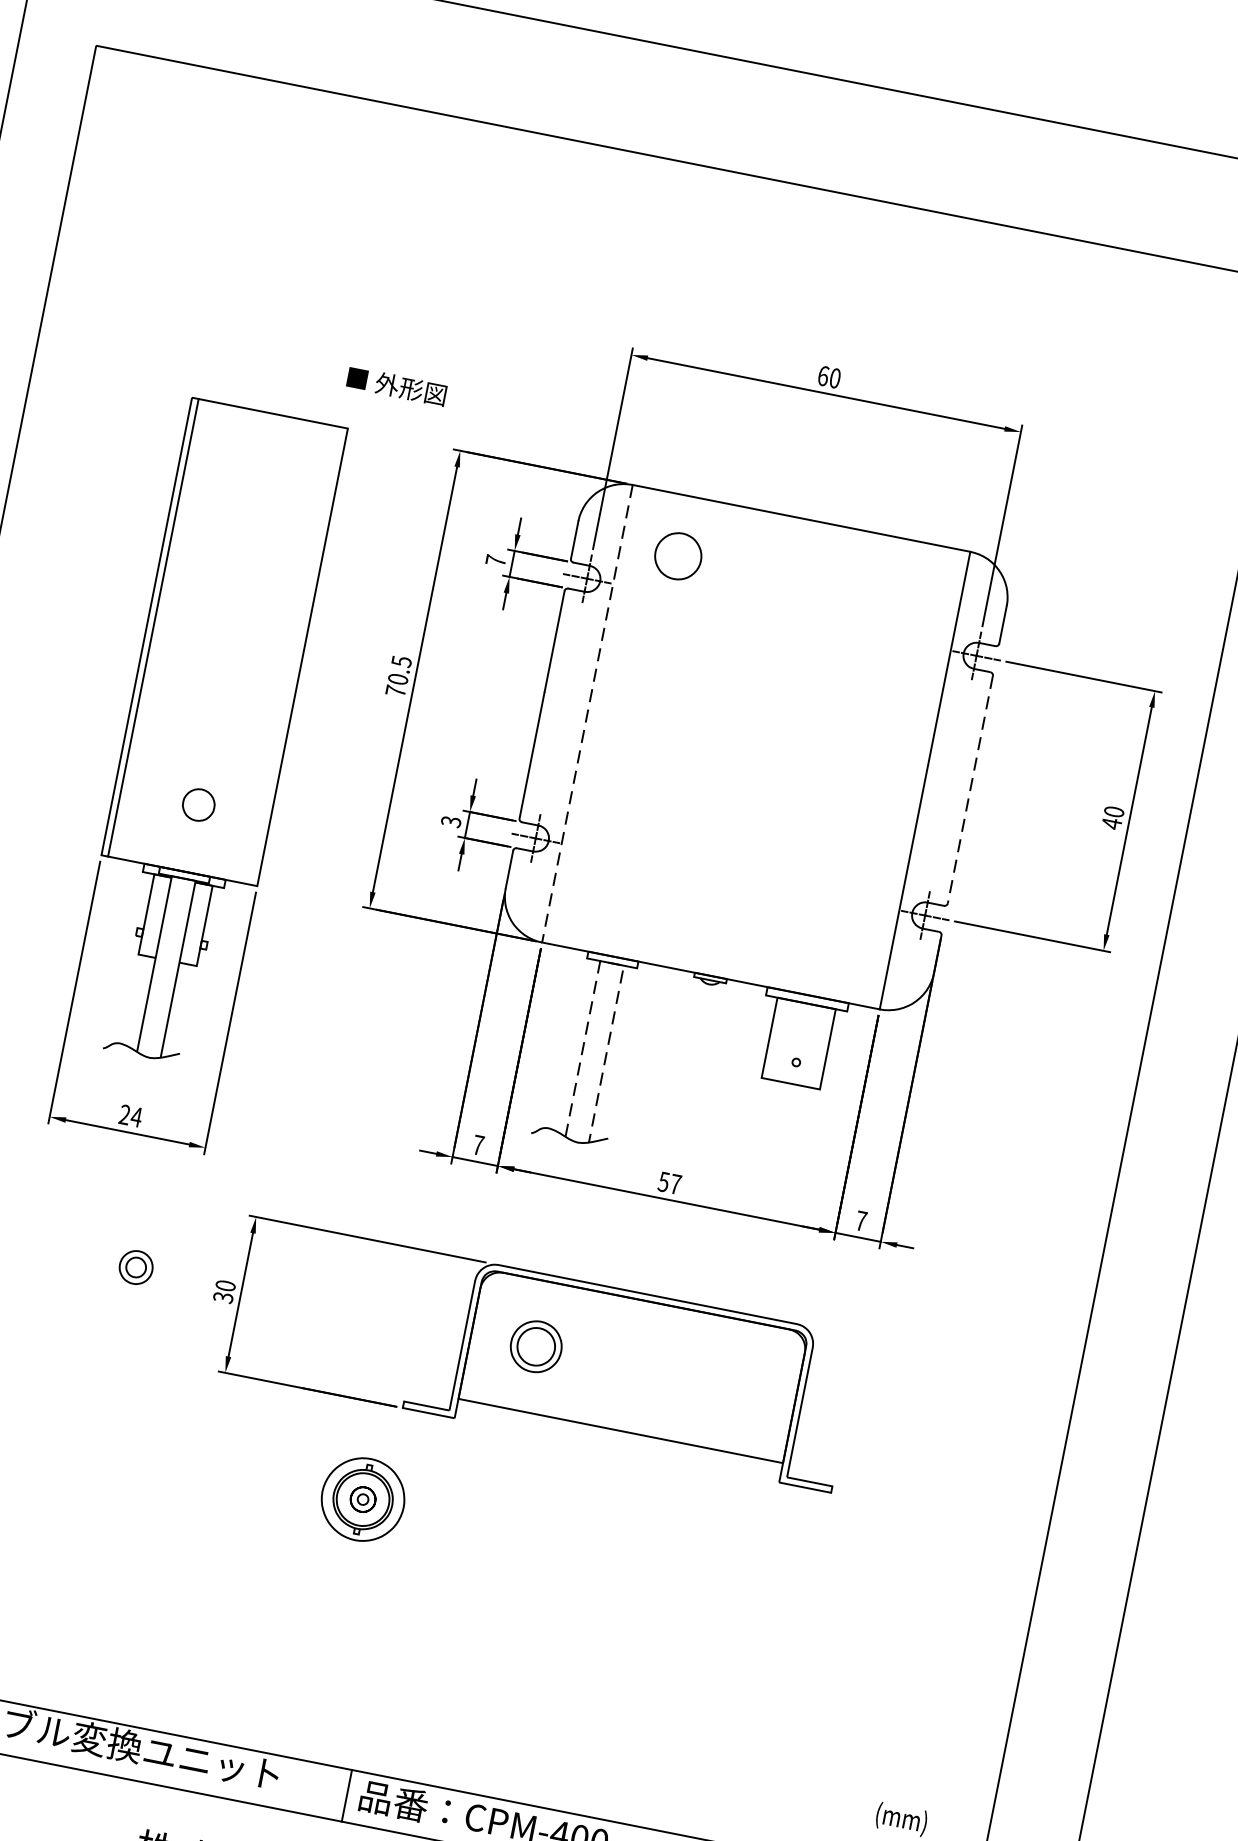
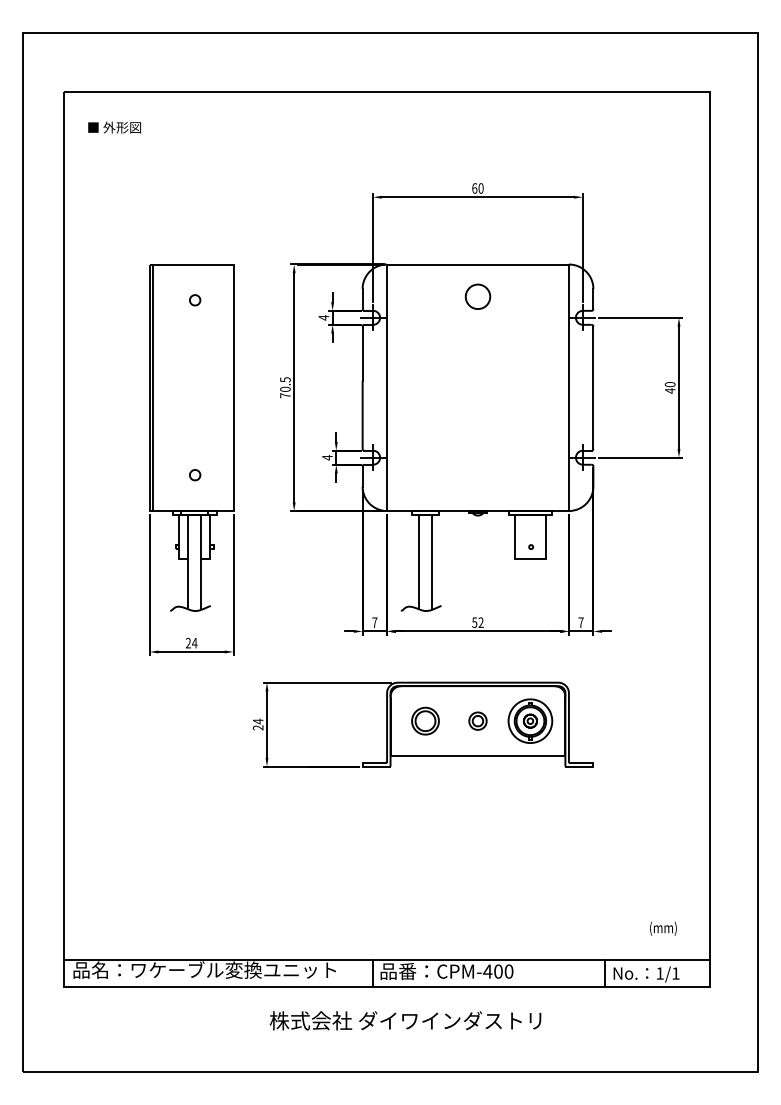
text: (396, 386) -> (114, 127), moved
part: (263, 481) -> (195, 300), added
part: (677, 555) -> (477, 296), moved
text: (495, 559) -> (323, 317), 7 -> 4
line: (587, 715) -> (387, 388), dashed -> solid
line: (970, 790) -> (593, 388), dashed -> solid
part: (199, 806) -> (195, 475), size x0.62
text: (451, 821) -> (327, 457), 3 -> 4
line: (612, 963) -> (425, 514), dashed -> solid
text: (674, 1183) -> (480, 622), 57 -> 52
part: (135, 1266) -> (477, 720), moved
text: (223, 1291) -> (257, 724), 30 -> 24
part: (363, 1498) -> (530, 720), moved

